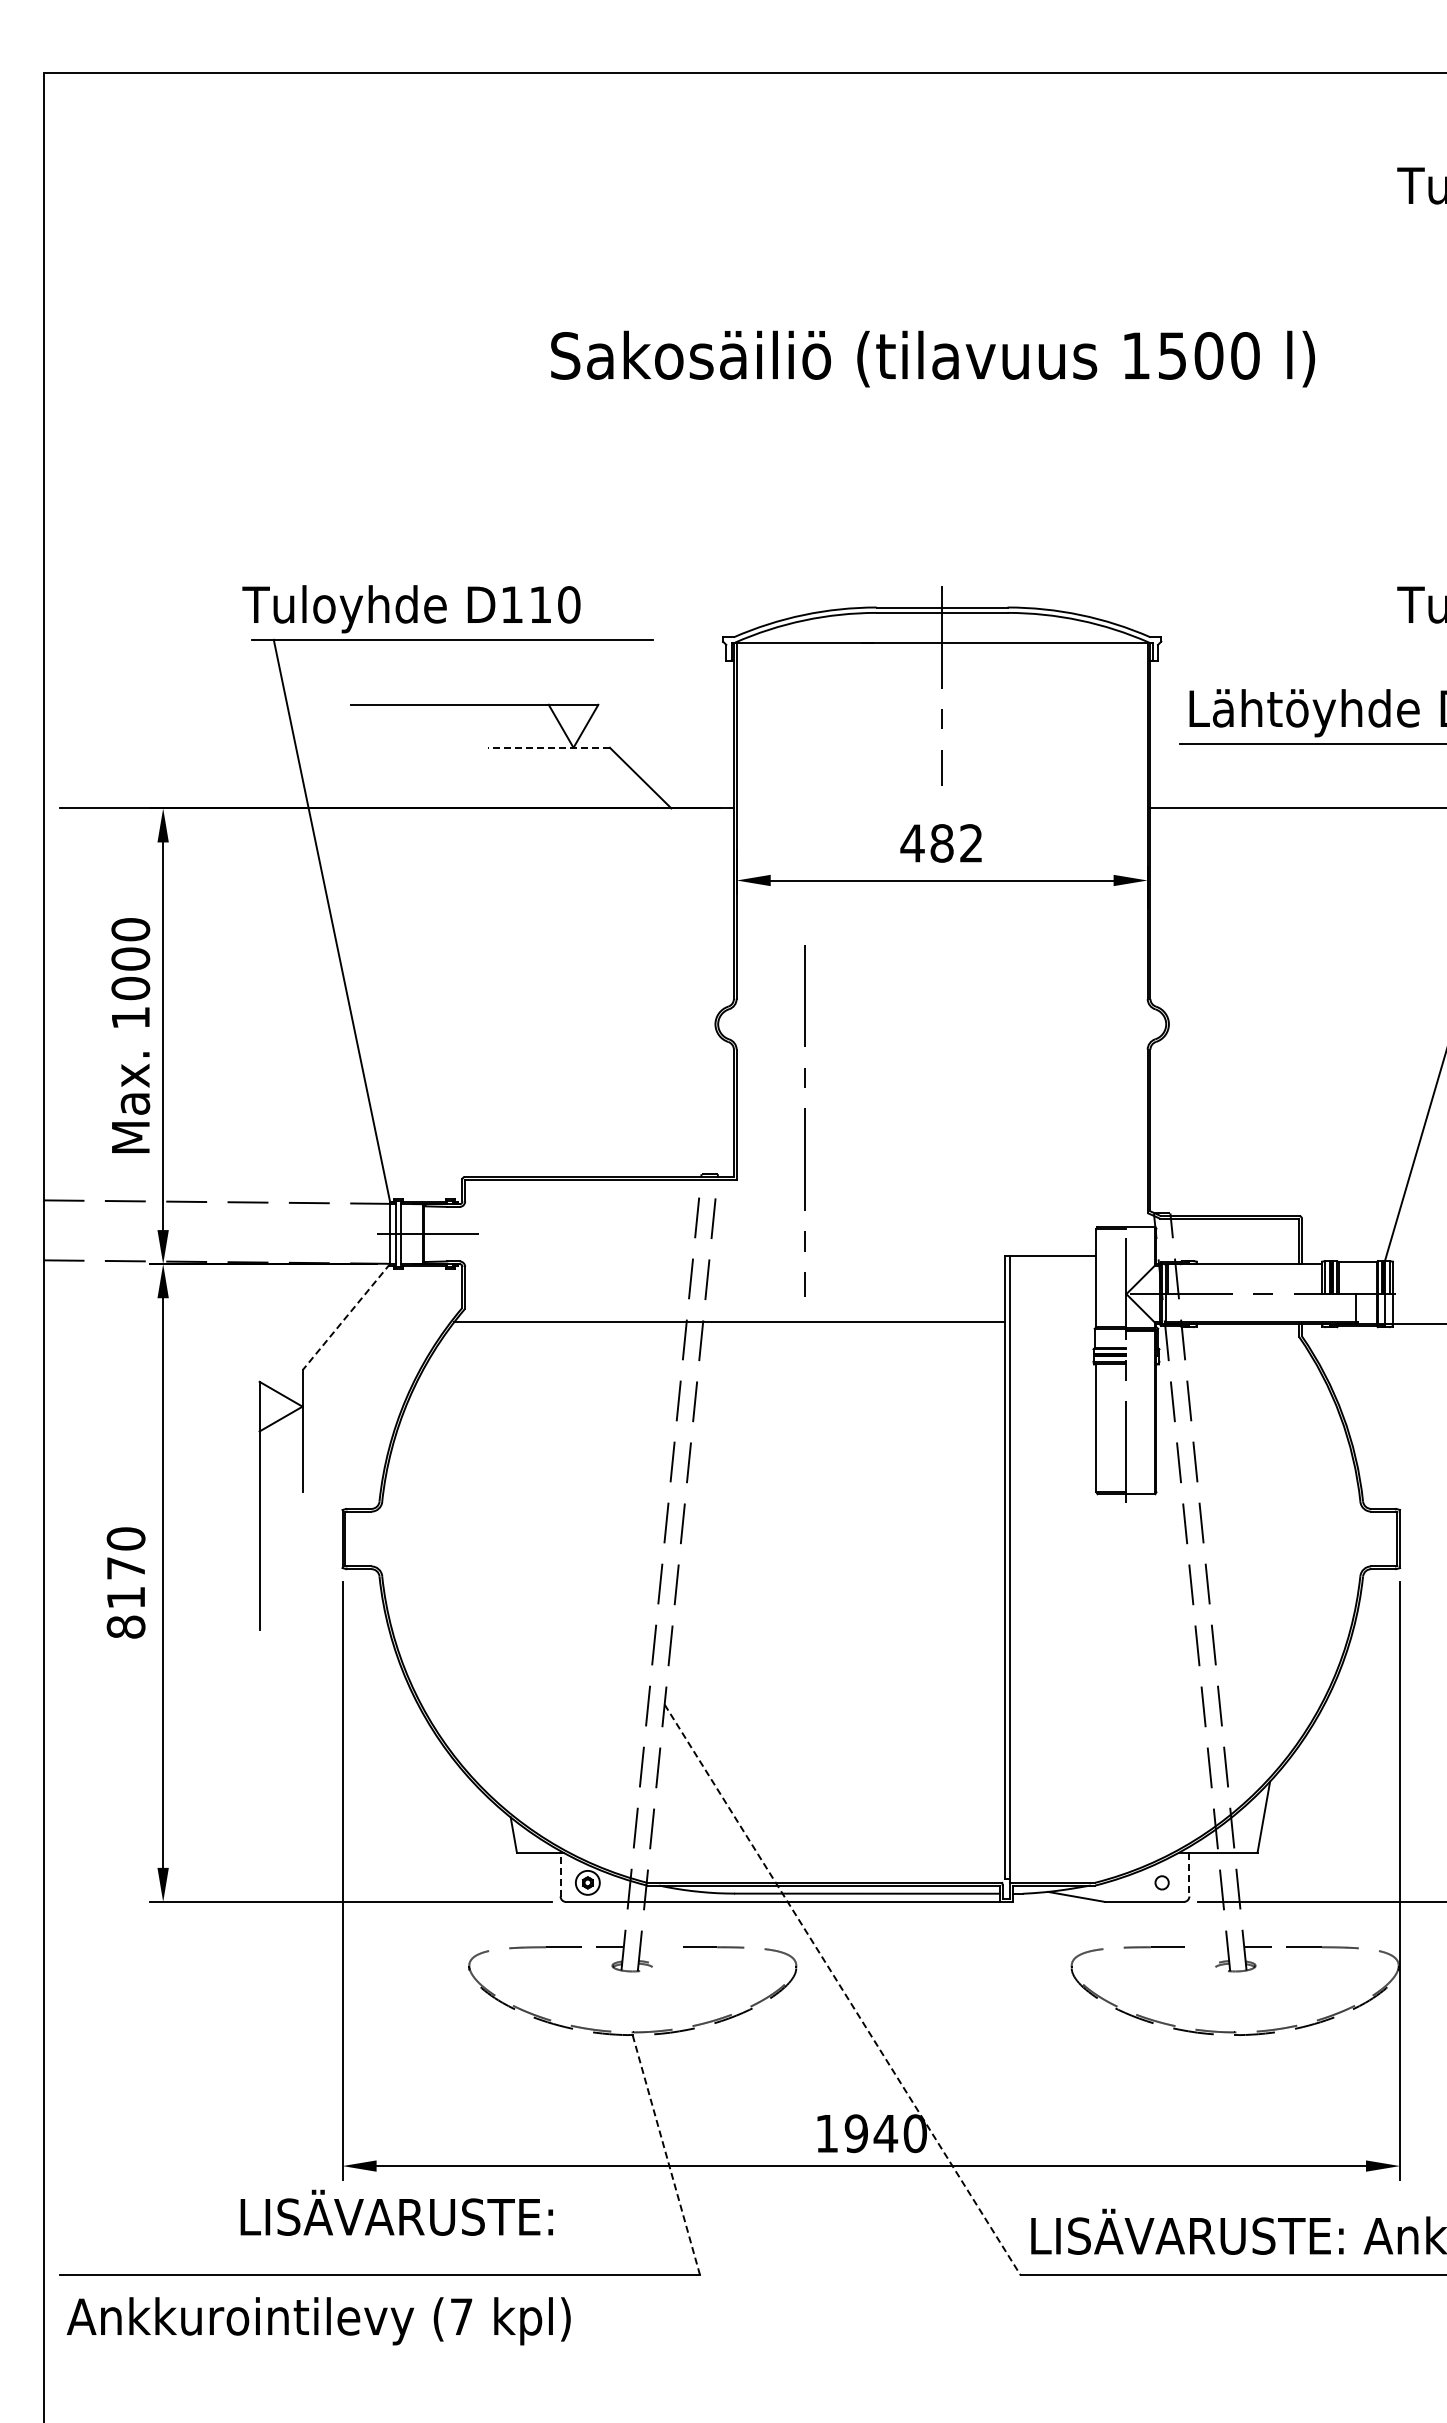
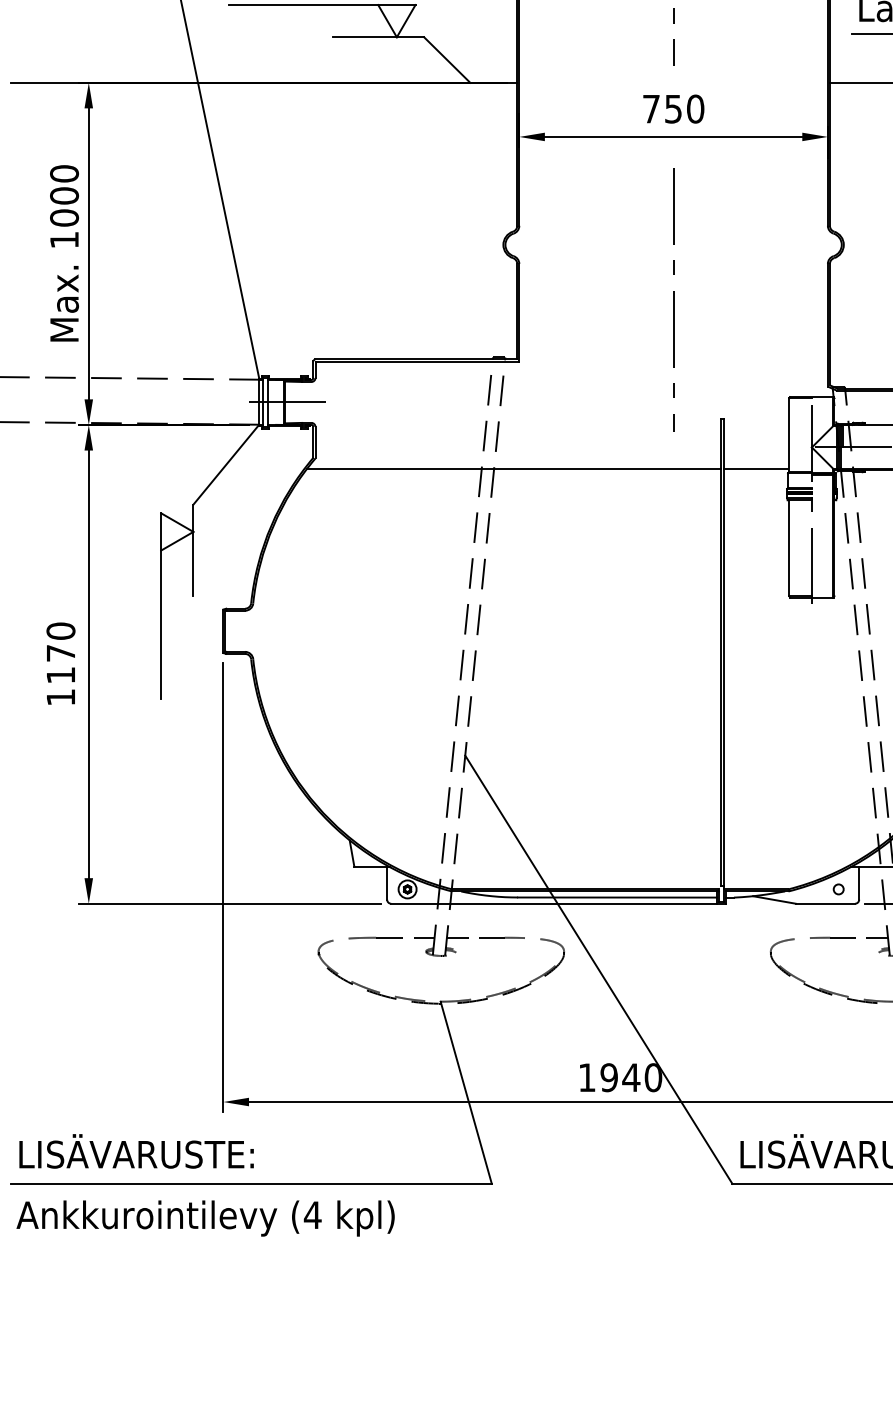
line: (548, 747) -> (378, 37), dashed -> solid
text: (941, 843) -> (673, 109), 482 -> 750
line: (804, 1120) -> (673, 299), moved
line: (1051, 1256) -> (755, 468), moved
line: (346, 1317) -> (226, 465), dashed -> solid
text: (125, 1626) -> (60, 696), 8170 -> 1170
line: (560, 1874) -> (387, 883), dashed -> solid
line: (1189, 1874) -> (859, 883), dashed -> solid
line: (654, 1947) -> (457, 937), added
line: (1212, 1947) -> (876, 937), added
line: (842, 1990) -> (598, 970), dashed -> solid
line: (665, 2153) -> (465, 1092), dashed -> solid
text: (396, 2212) -> (136, 1151), moved
text: (461, 2316) -> (312, 1214), (7 -> (4

